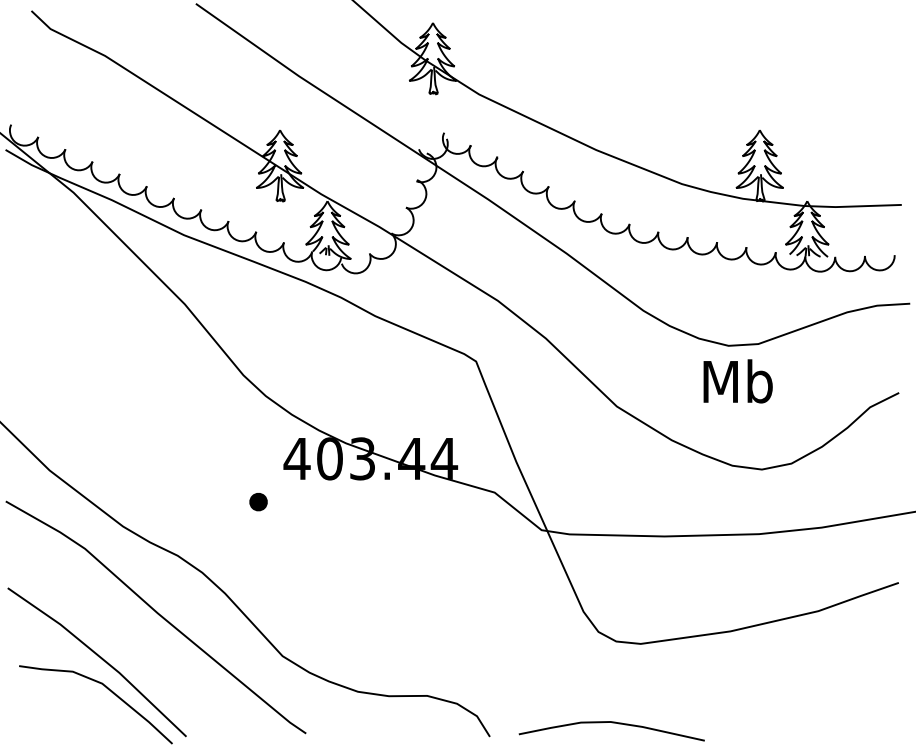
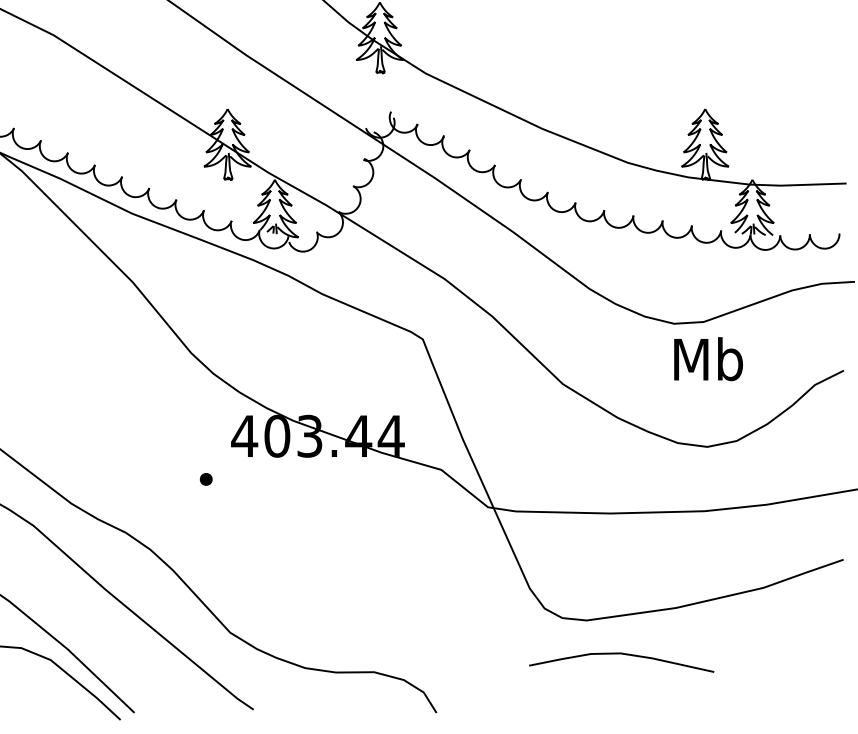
text: (737, 381) -> (707, 359), moved
part: (258, 502) -> (206, 479), size x0.7
curve: (612, 723) -> (622, 654), moved

